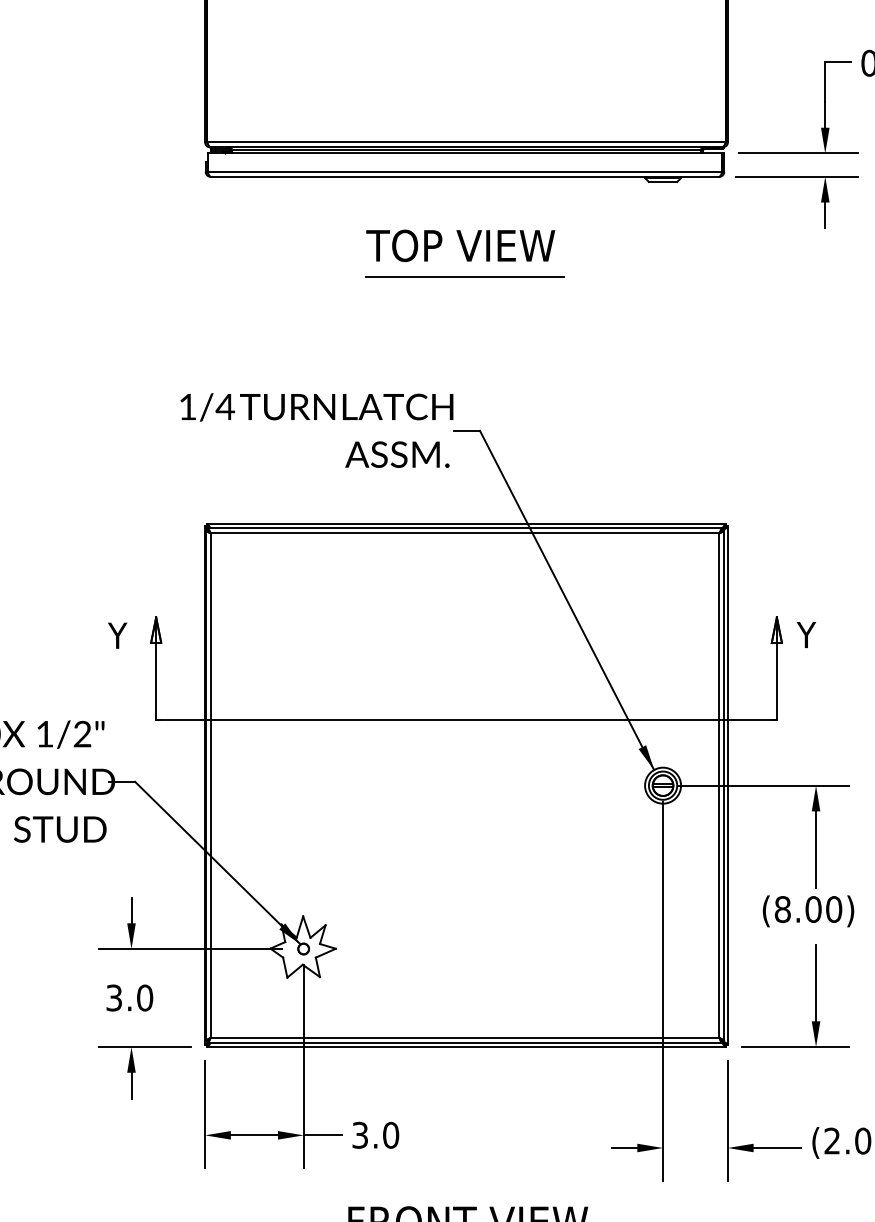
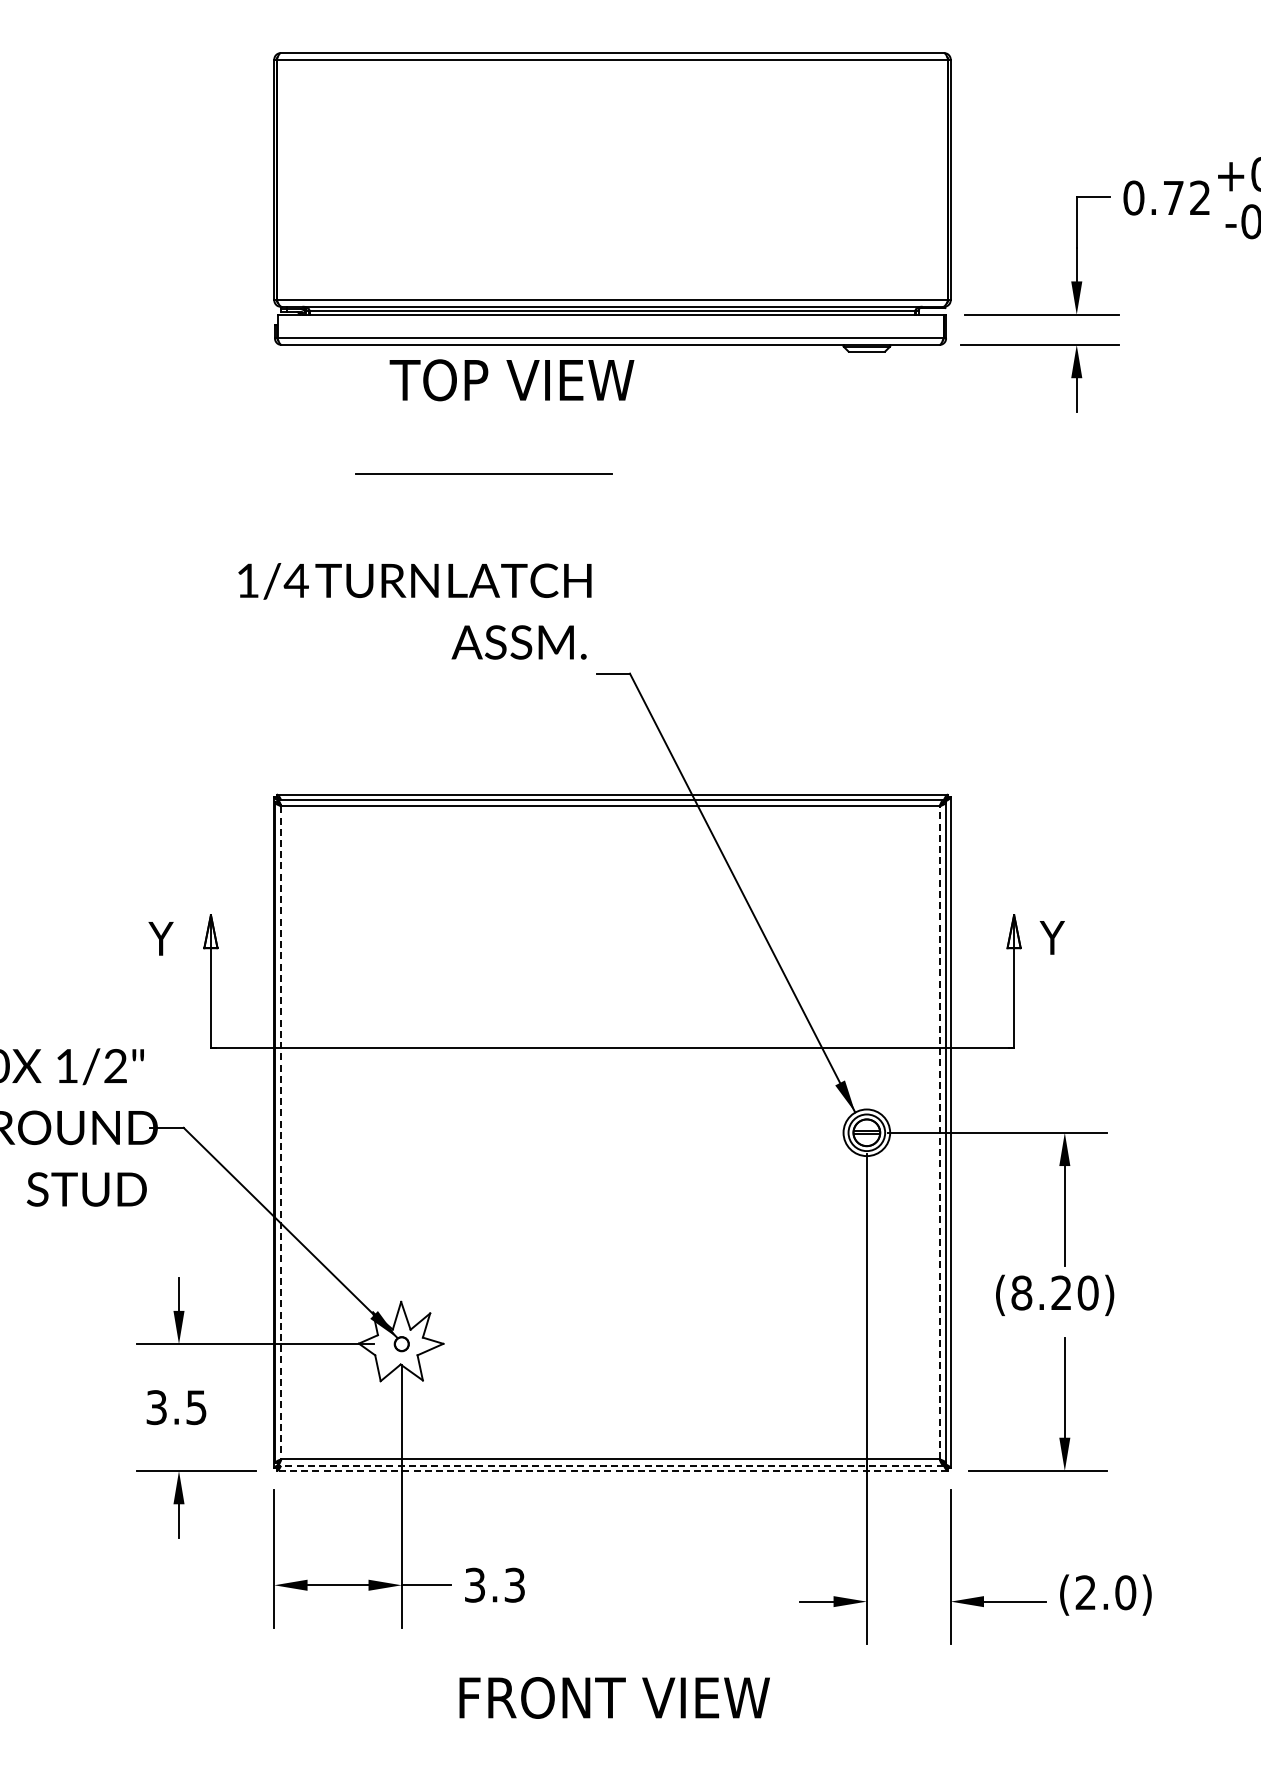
text: (460, 246) -> (511, 380), moved
line: (464, 276) -> (483, 473), moved
text: (316, 430) -> (414, 611), moved
line: (719, 785) -> (939, 1132), solid -> dashed
line: (210, 786) -> (281, 1133), solid -> dashed
text: (813, 909) -> (1061, 1292), (8.00) -> (8.20)
text: (145, 997) -> (196, 1407), 3.0 -> 3.5
line: (464, 1042) -> (610, 1465), solid -> dashed
line: (466, 1047) -> (612, 1471), solid -> dashed
text: (390, 1134) -> (514, 1584), 3.0 -> 3.3

